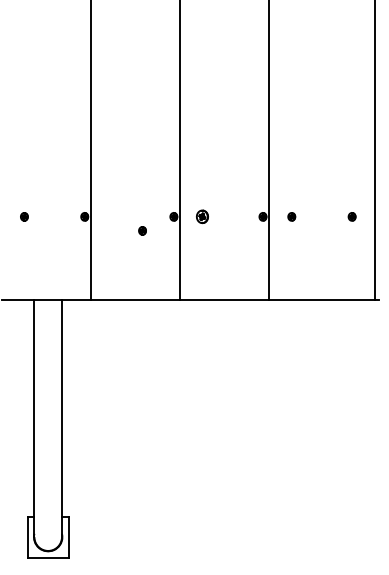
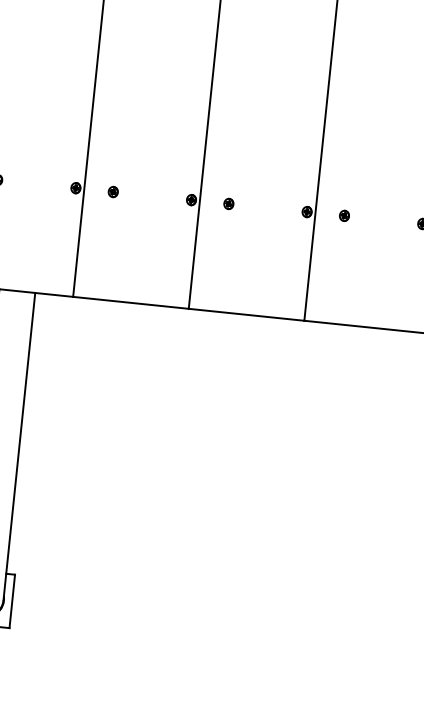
part: (202, 216) -> (228, 203), size x0.62
part: (142, 230) -> (113, 191), moved

